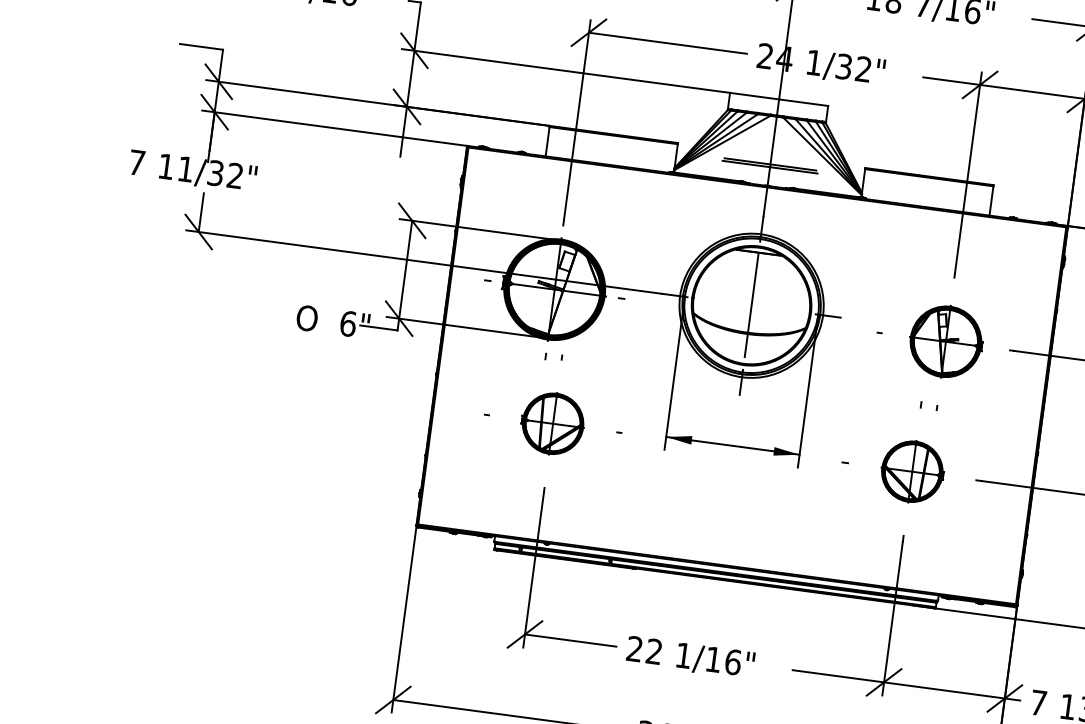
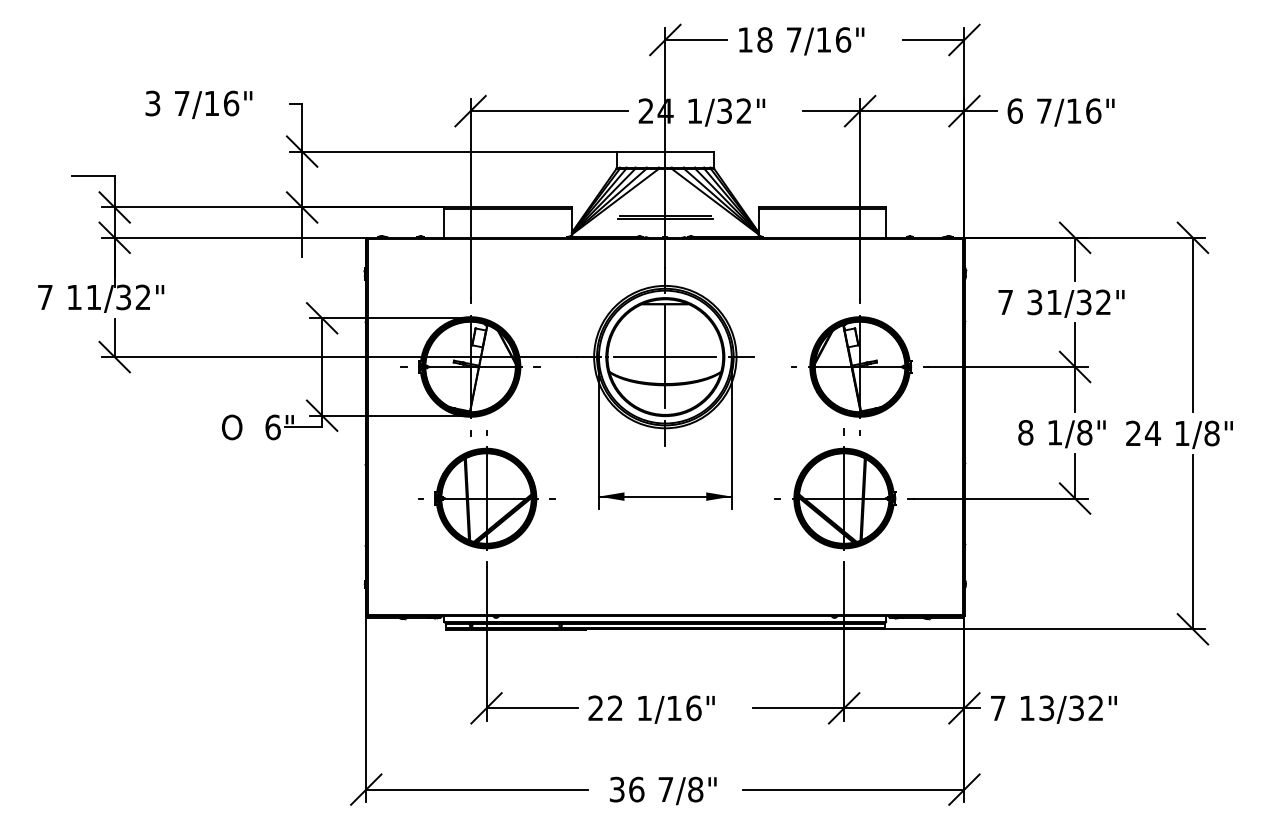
line: (751, 306) -> (665, 357), added
part: (946, 341) -> (860, 366), size x1.43
part: (553, 423) -> (486, 498), size x1.67
part: (912, 471) -> (844, 498), size x1.67

